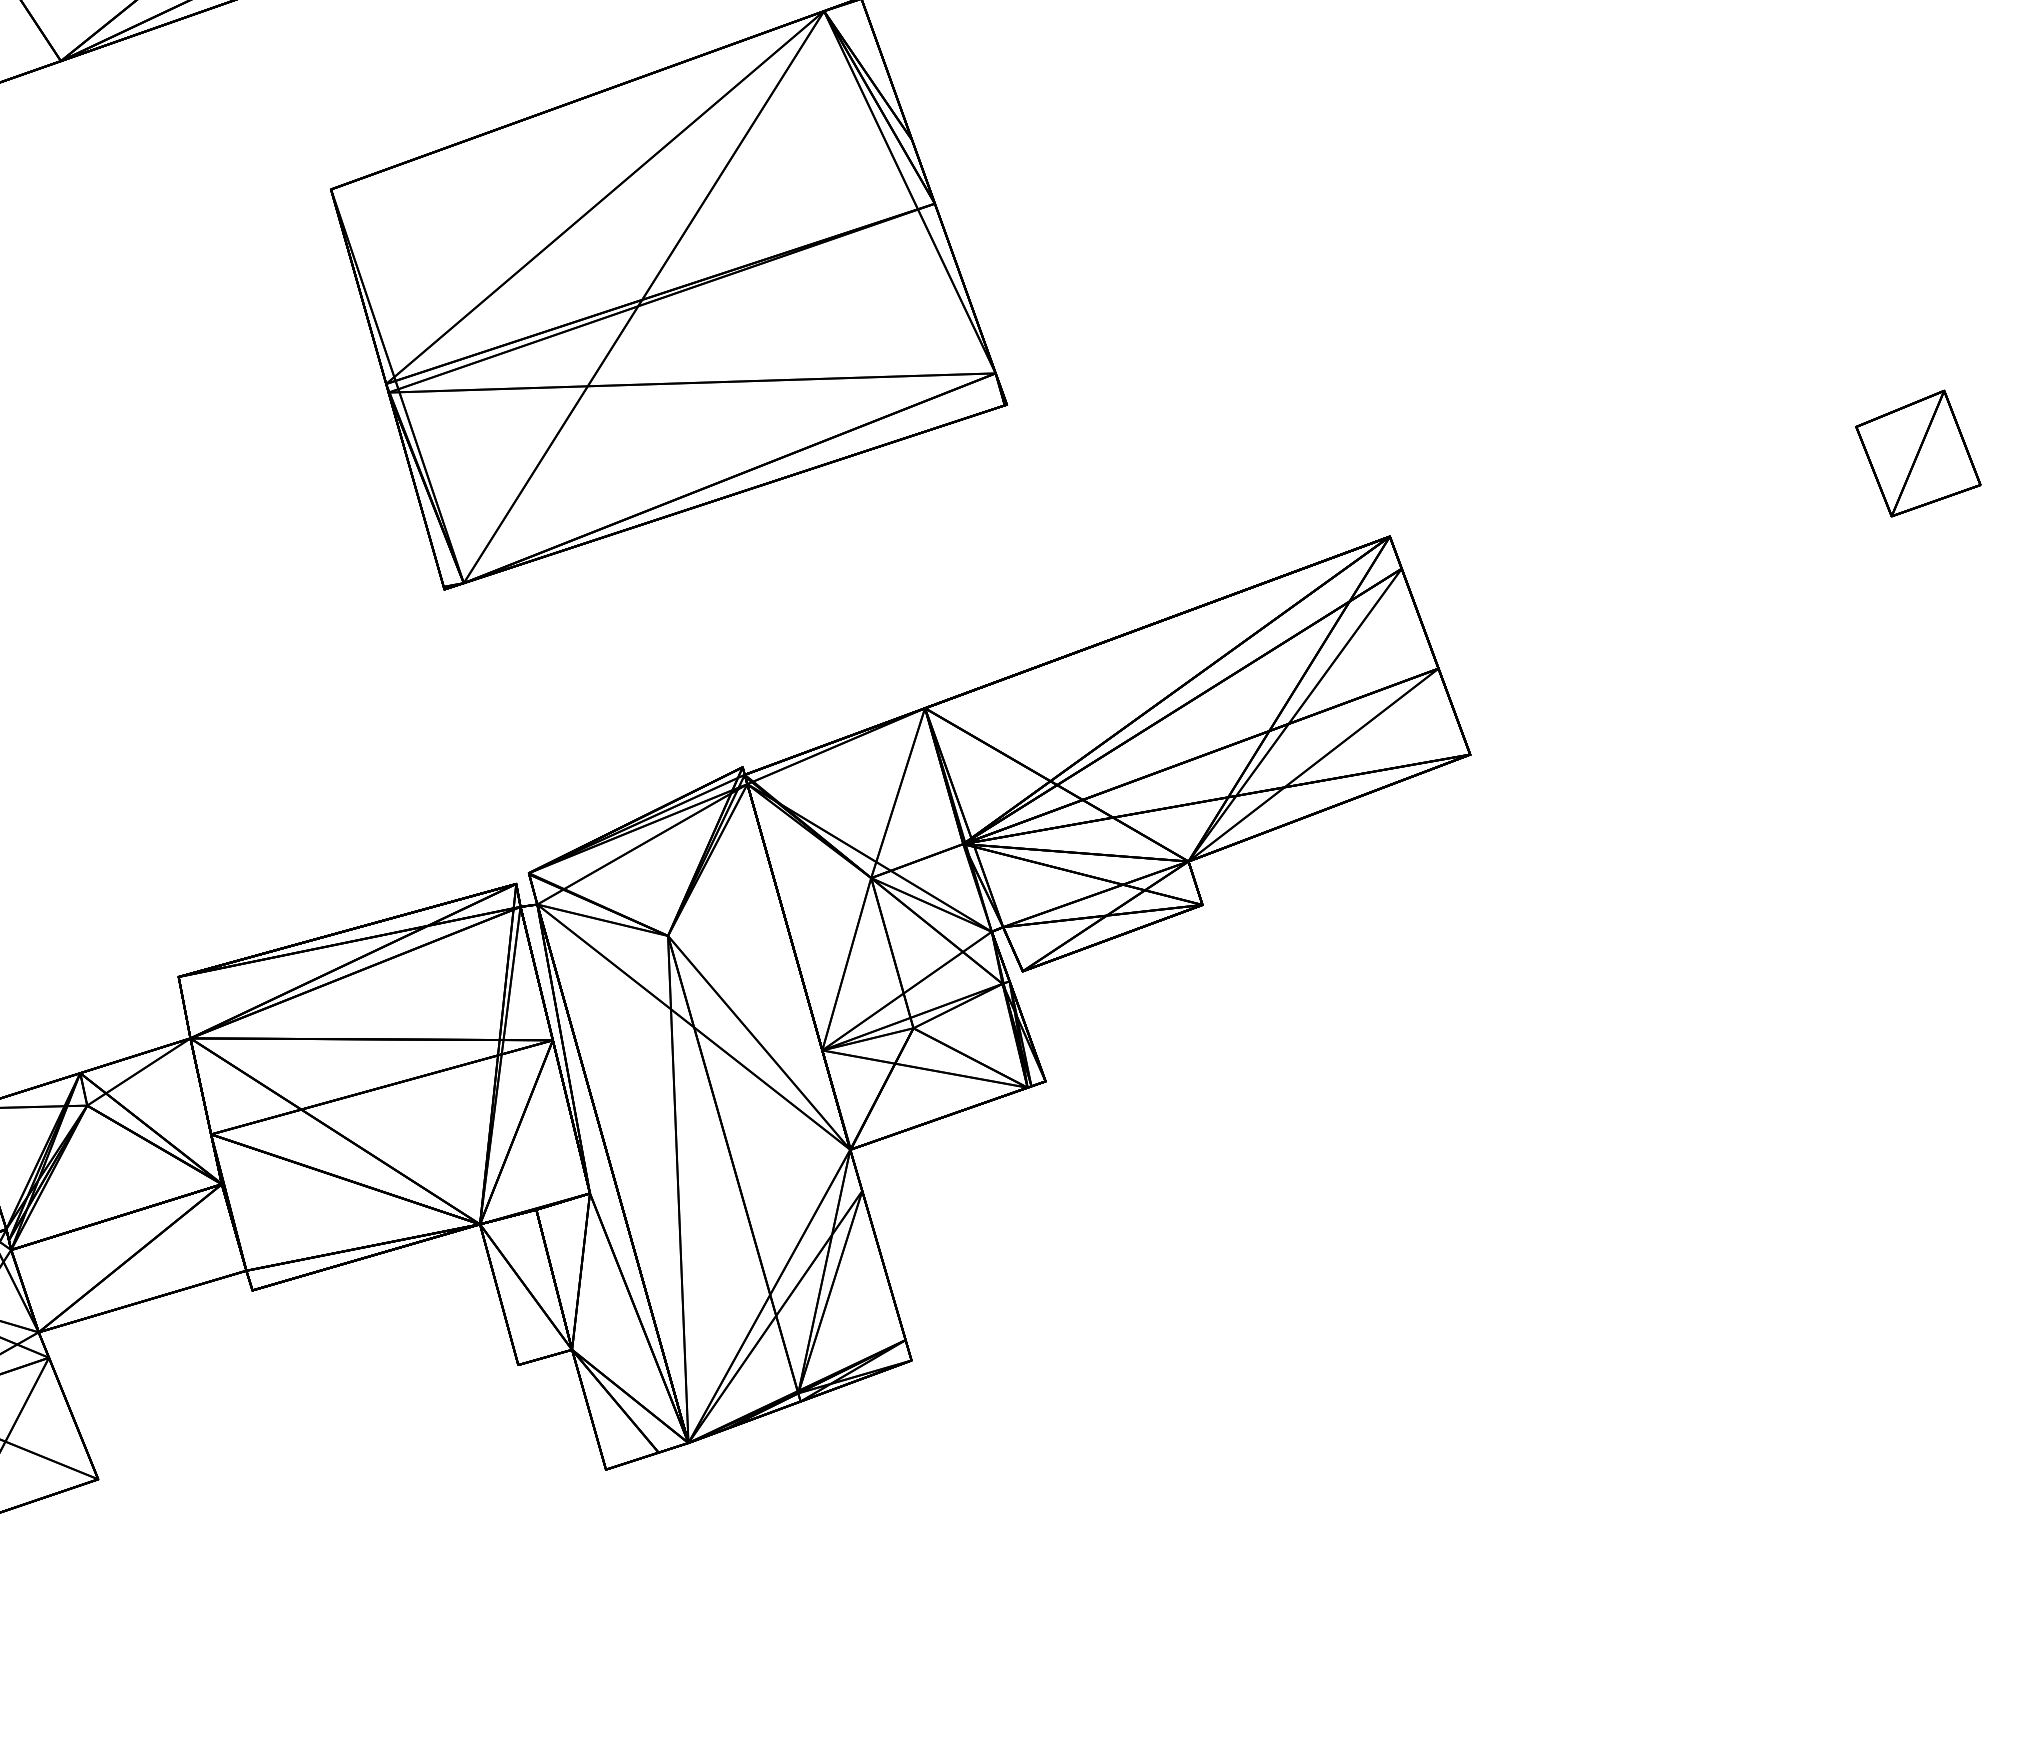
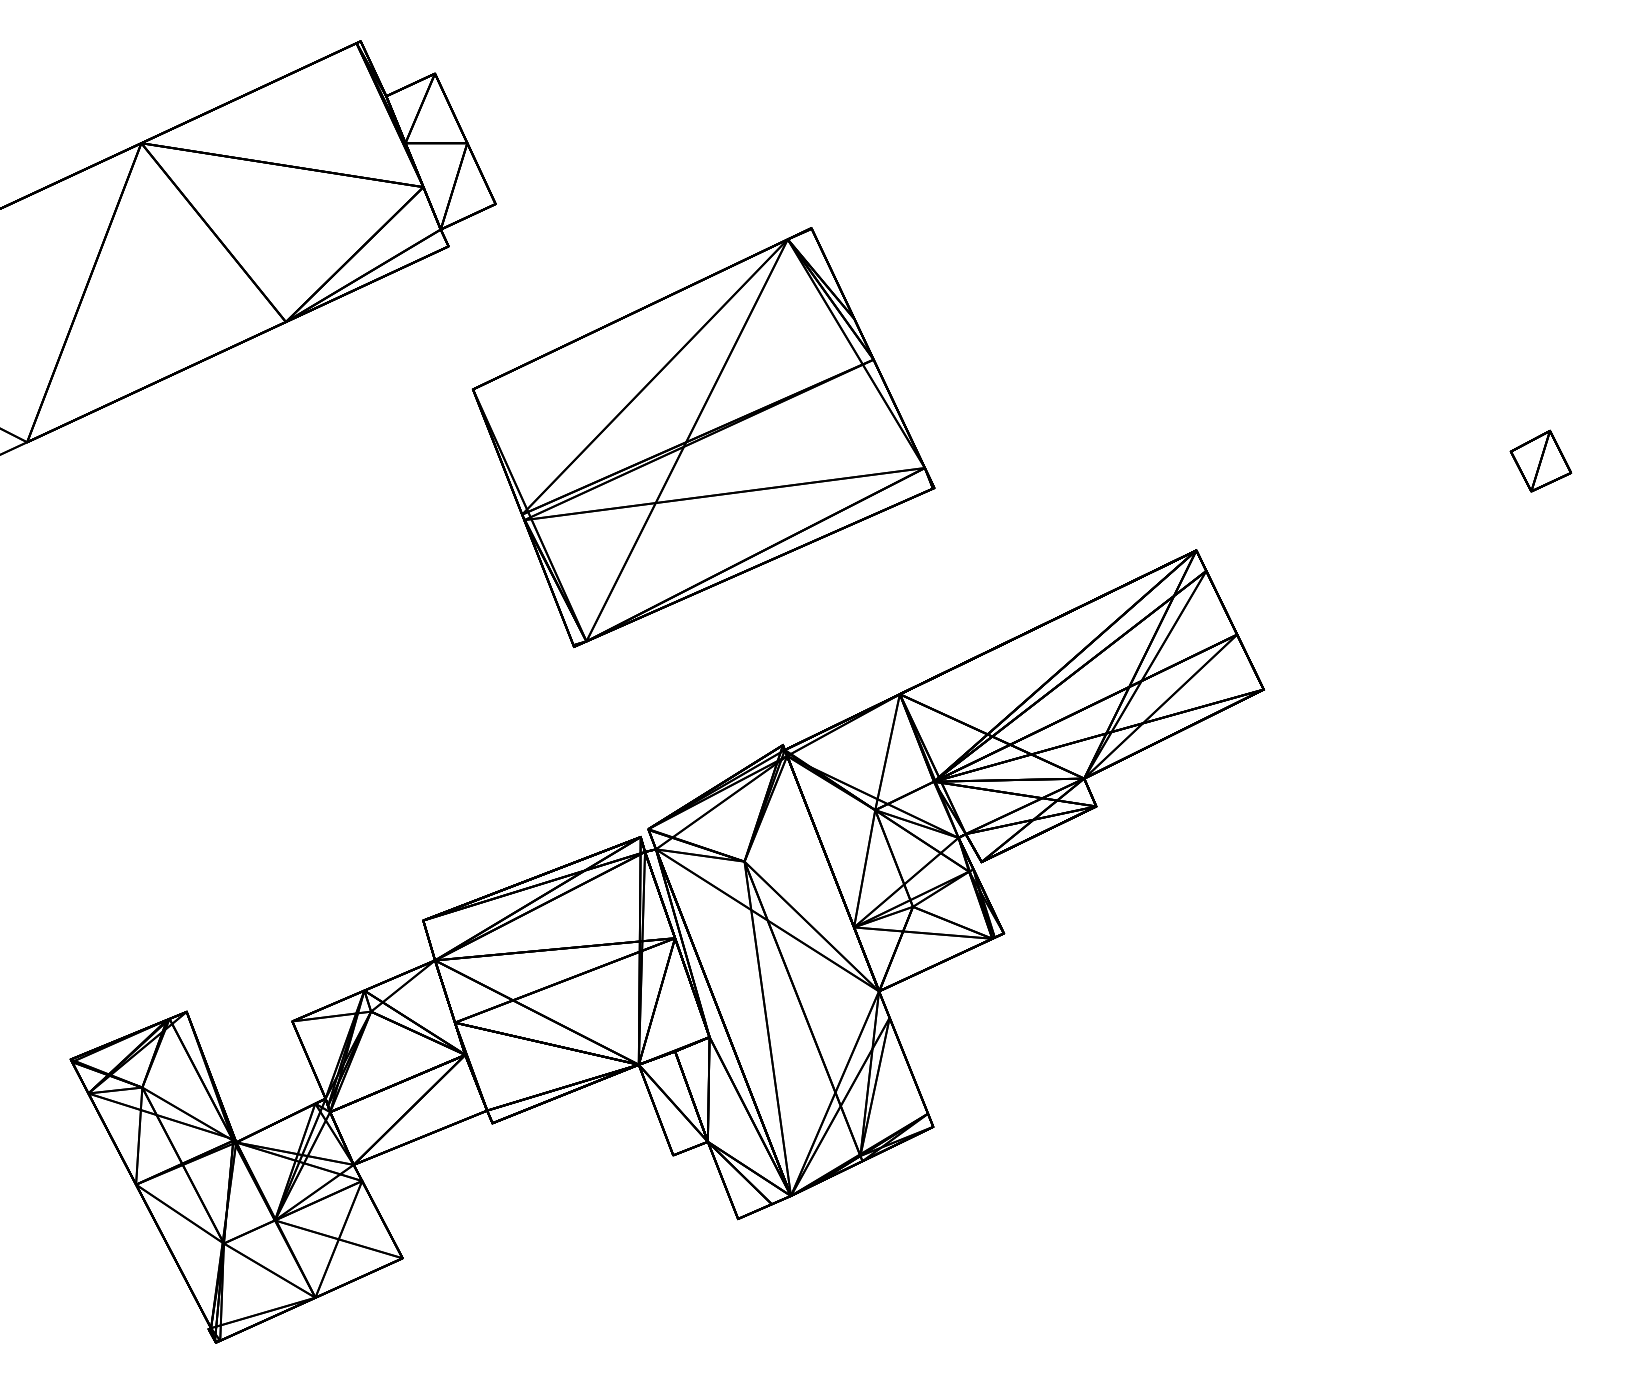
part: (1918, 452) -> (1540, 460), size x0.7

